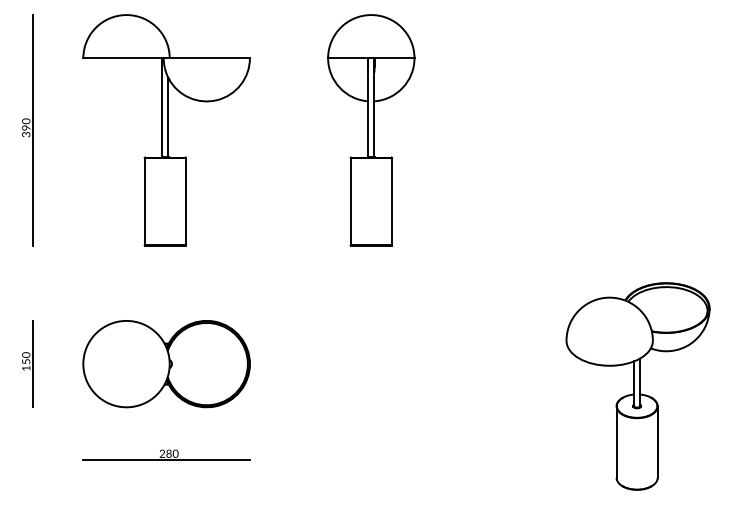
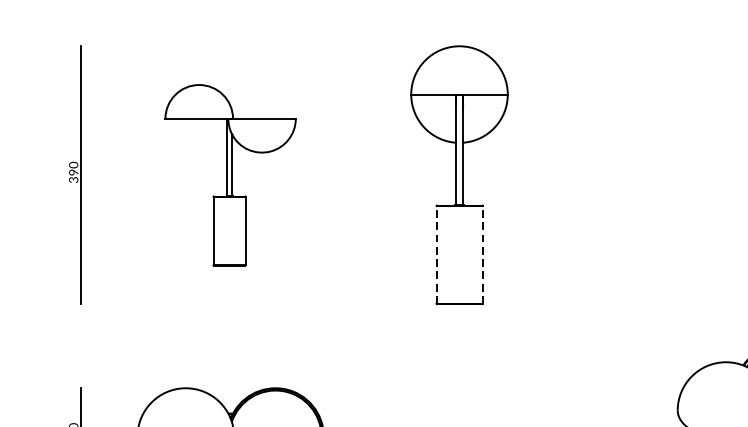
part: (166, 130) -> (230, 175), size x0.7
line: (350, 201) -> (436, 254), solid -> dashed
line: (391, 201) -> (482, 254), solid -> dashed

